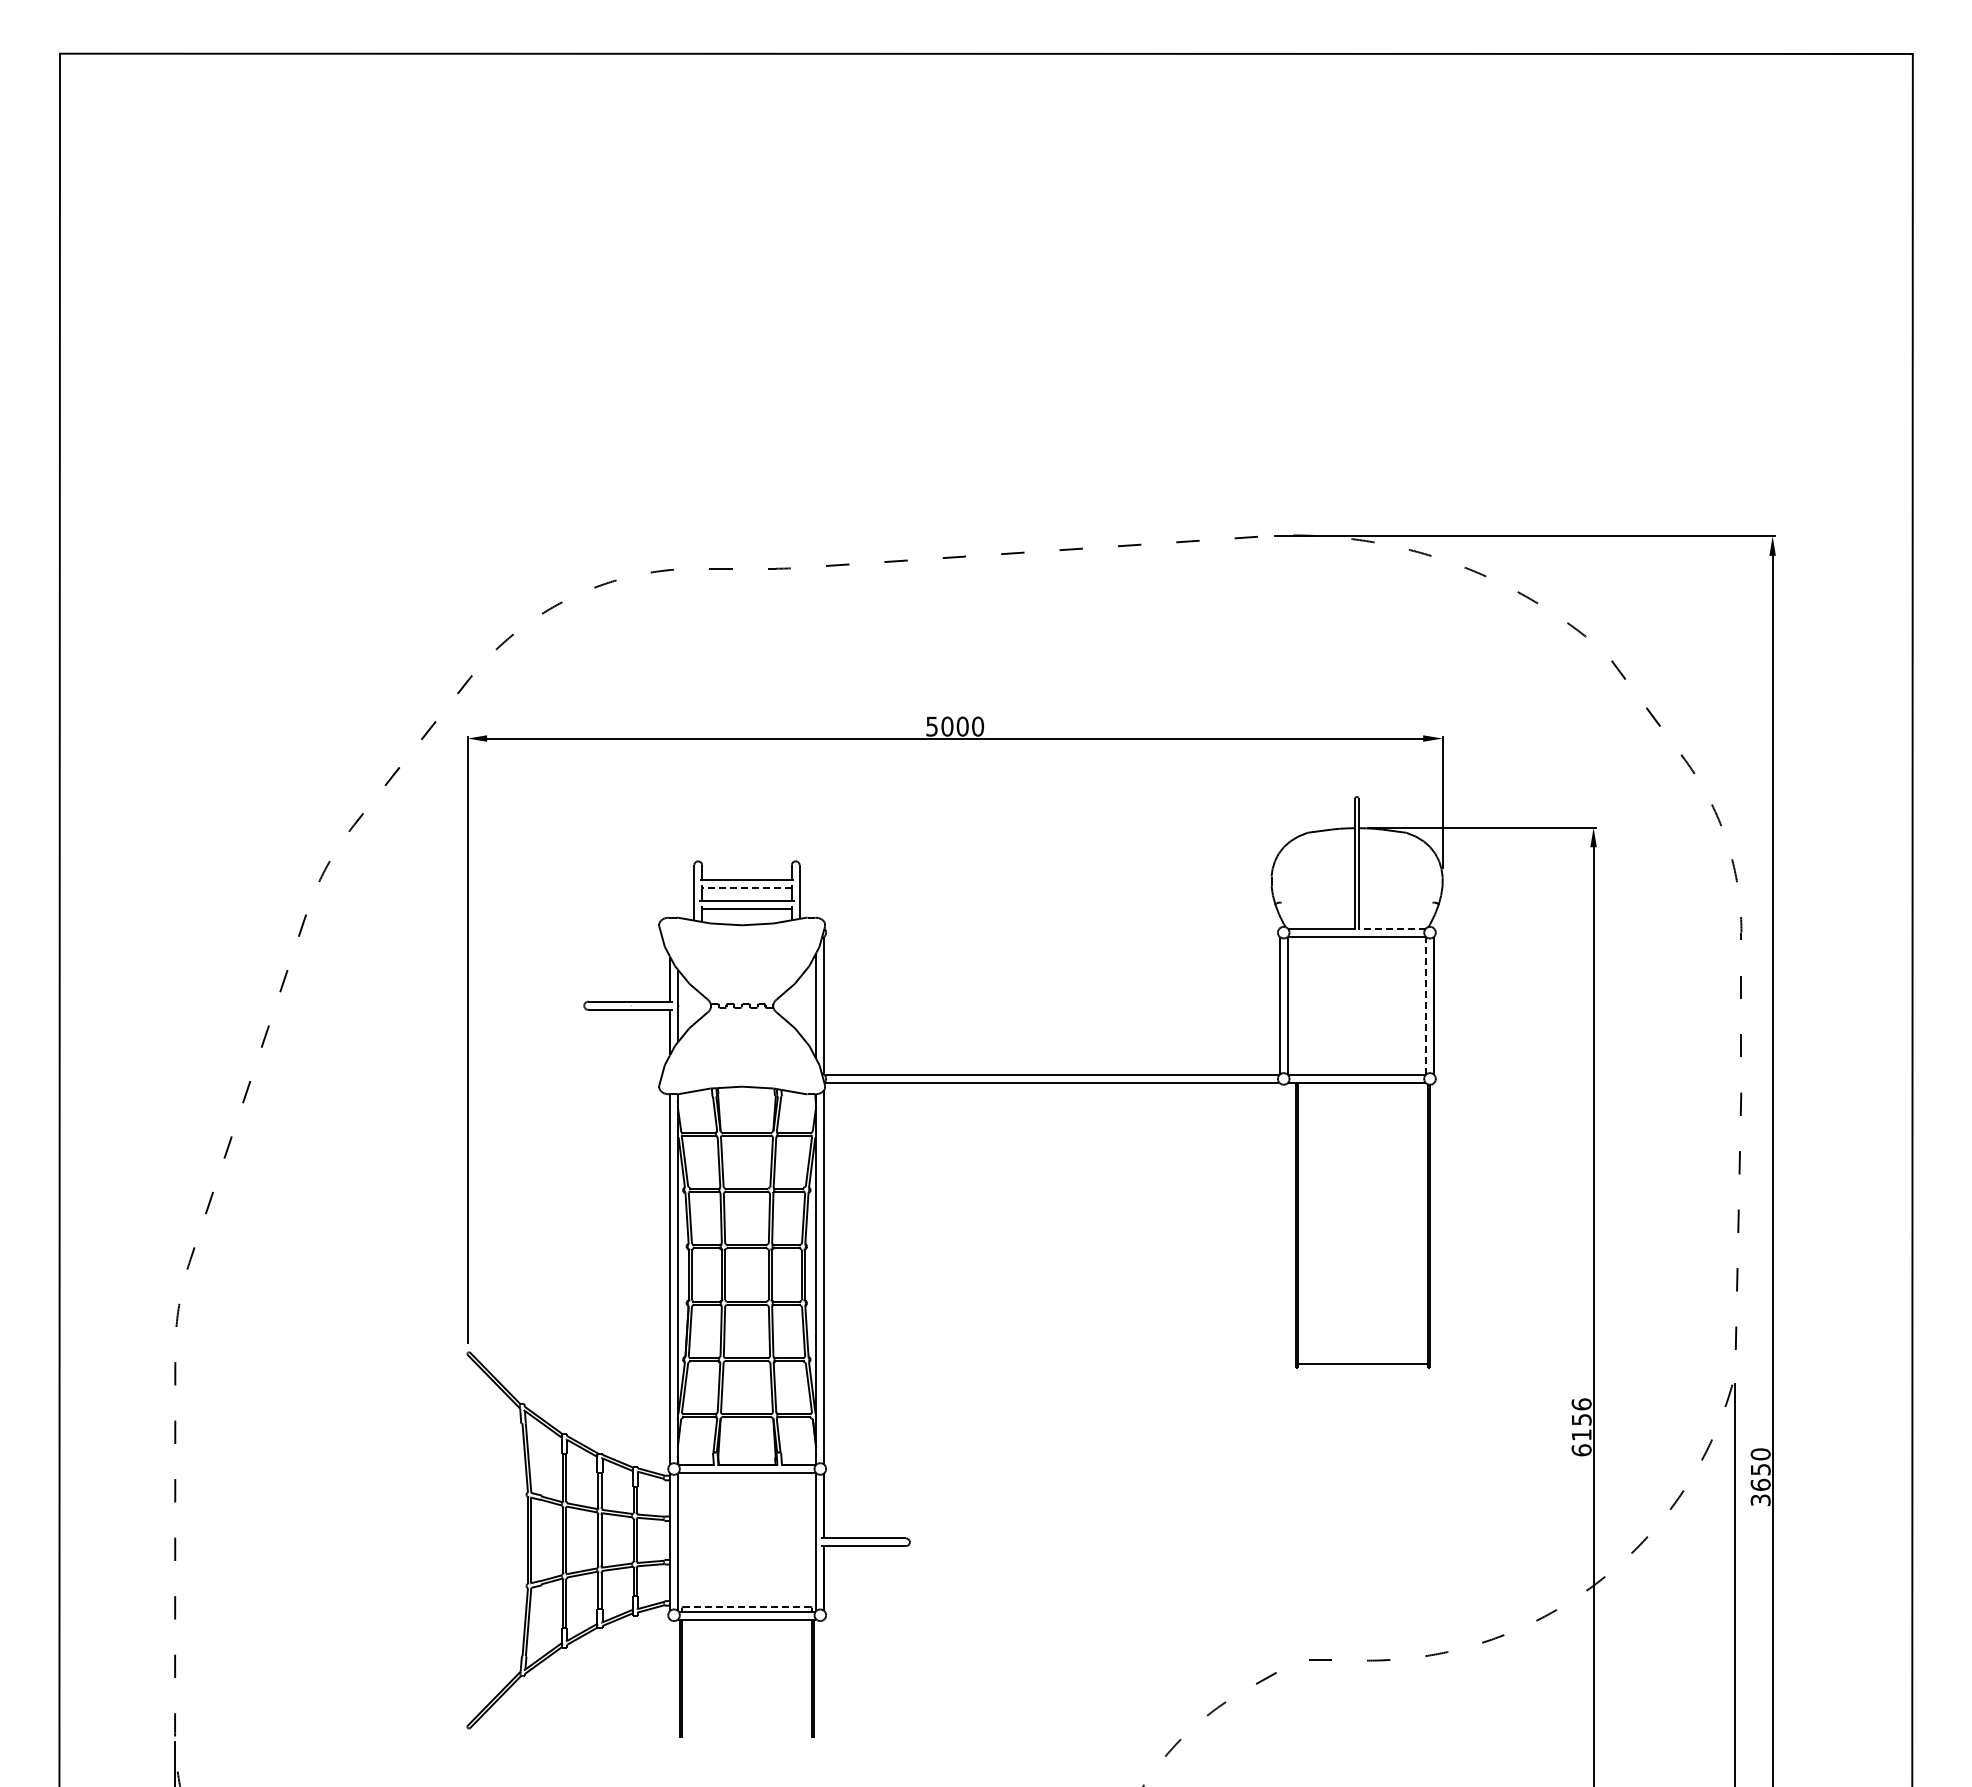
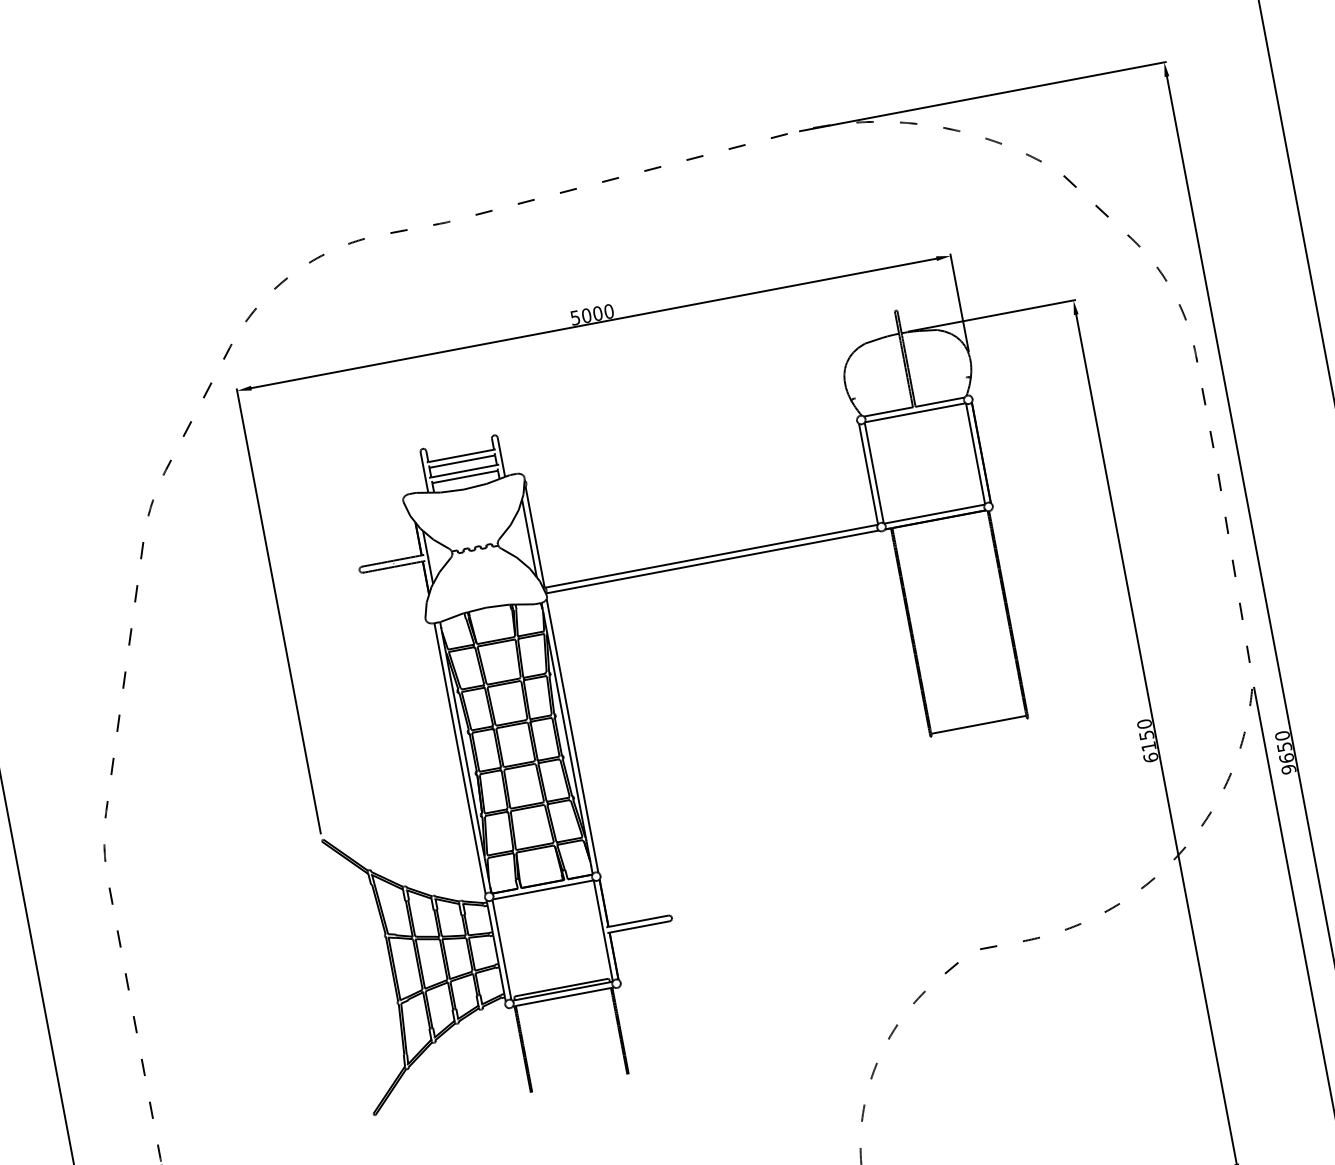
line: (747, 888) -> (462, 461), dashed -> solid
line: (1392, 928) -> (940, 401), dashed -> solid
line: (1426, 1005) -> (975, 453), dashed -> solid
text: (1581, 1404) -> (1144, 724), 6156 -> 6150
text: (1760, 1500) -> (1288, 769), 3650 -> 9650
line: (747, 1606) -> (562, 987), dashed -> solid

